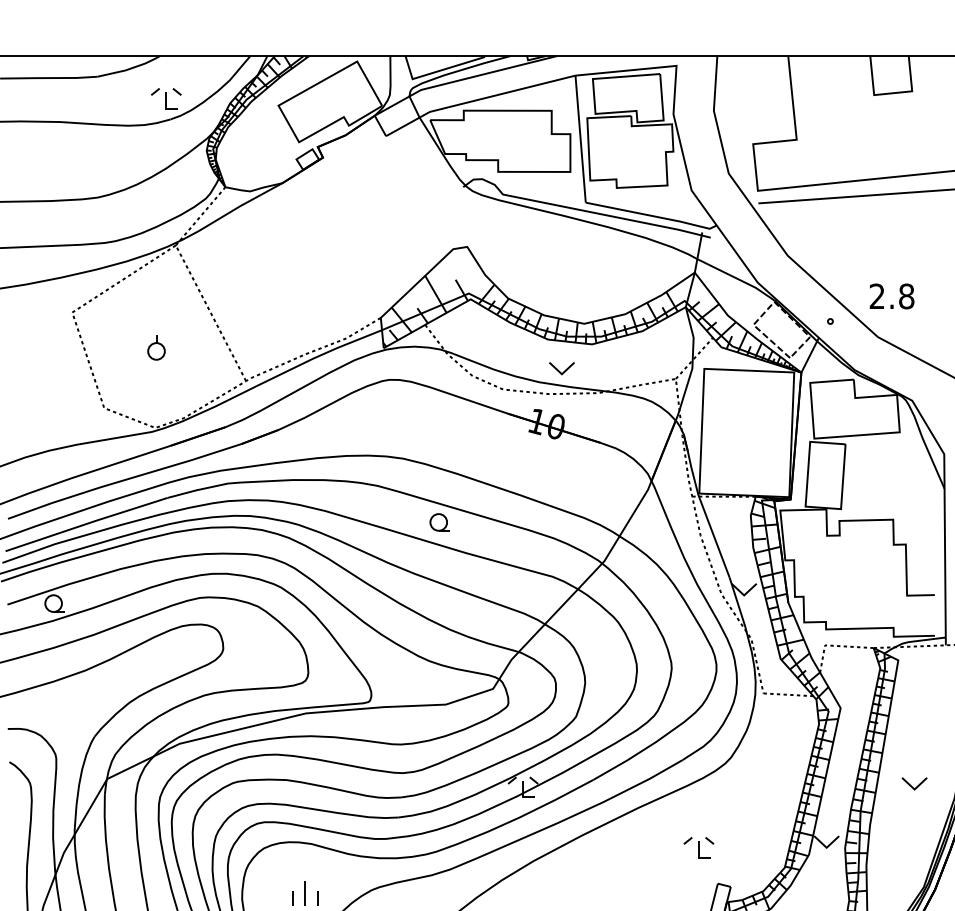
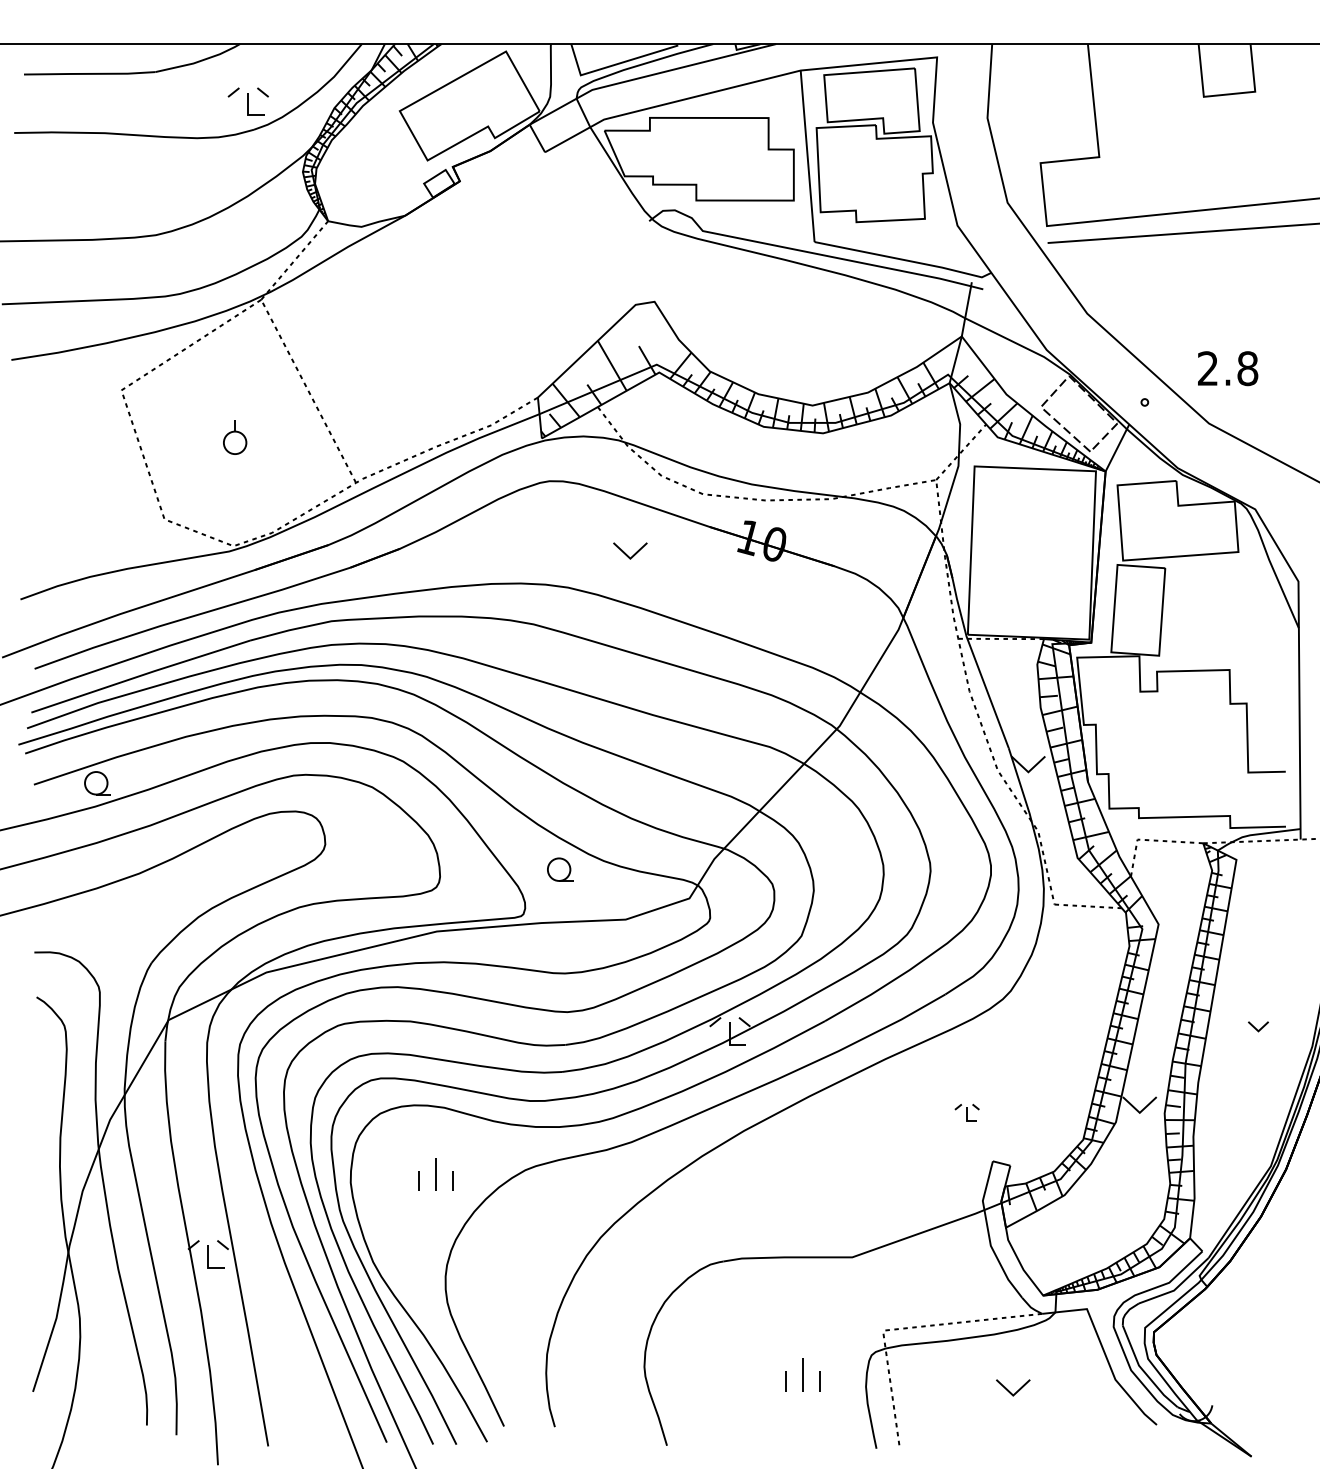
part: (562, 368) -> (630, 550), moved
part: (439, 522) -> (560, 869), moved
part: (914, 783) -> (1258, 1026), size x0.6
part: (698, 847) -> (966, 1112), size x0.6

